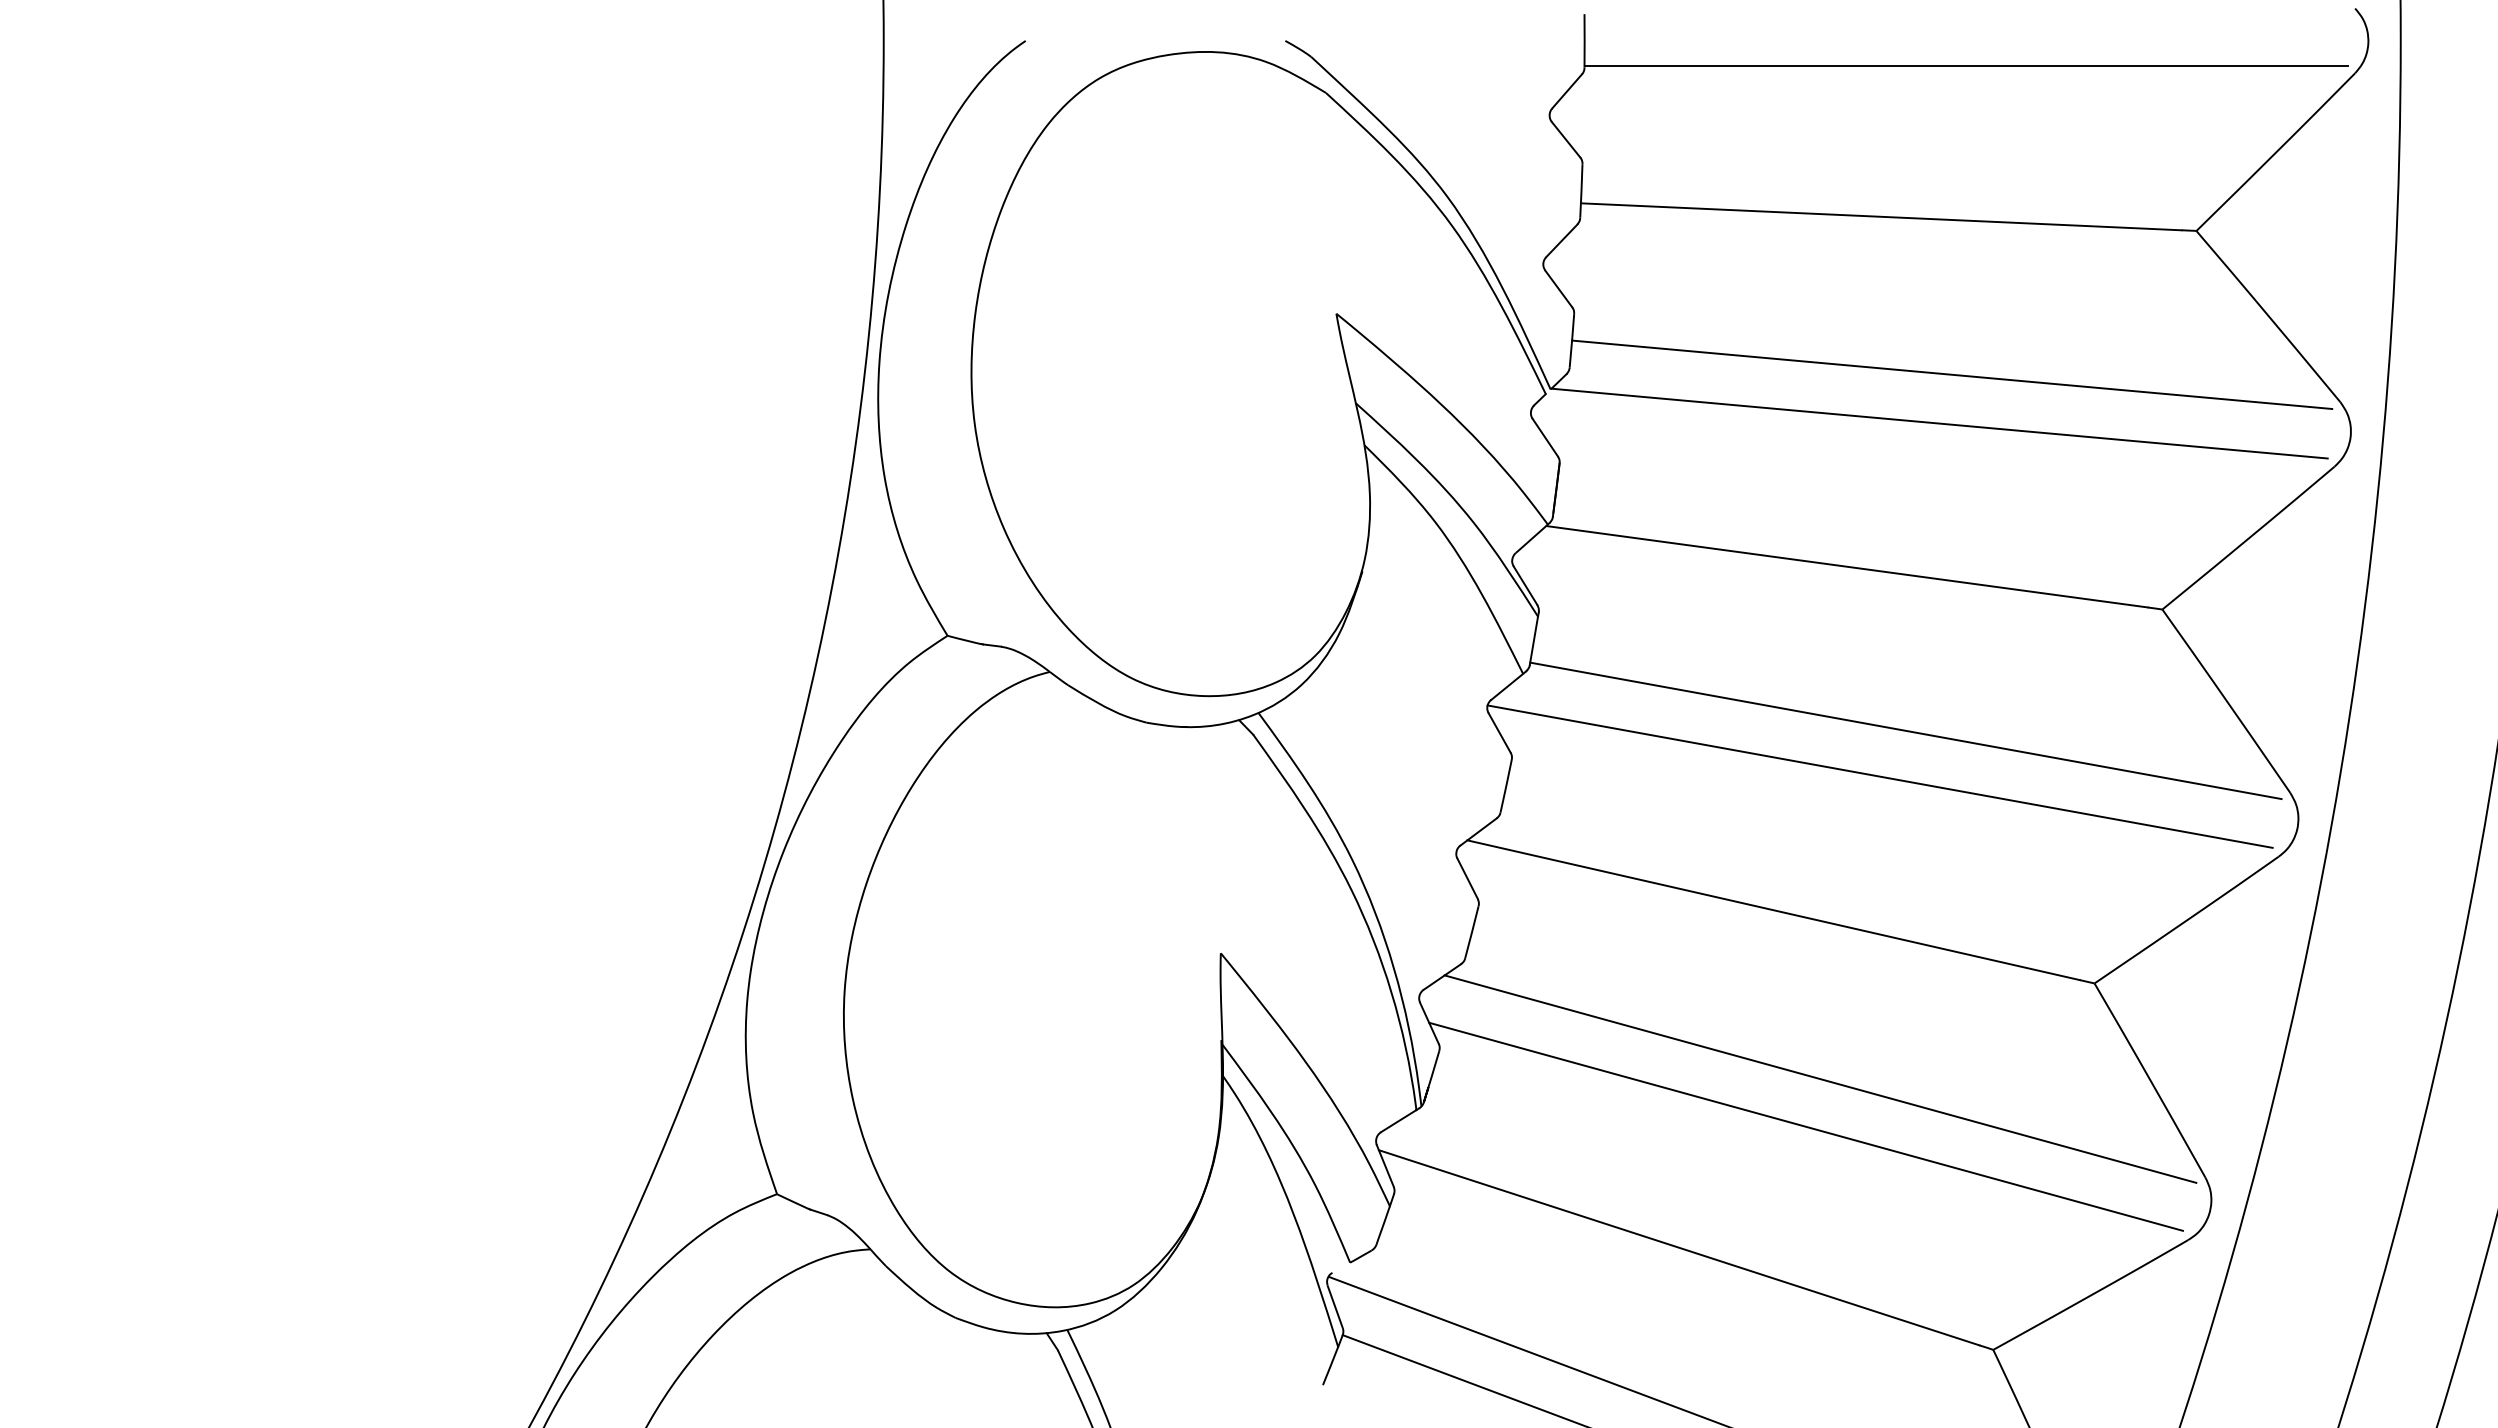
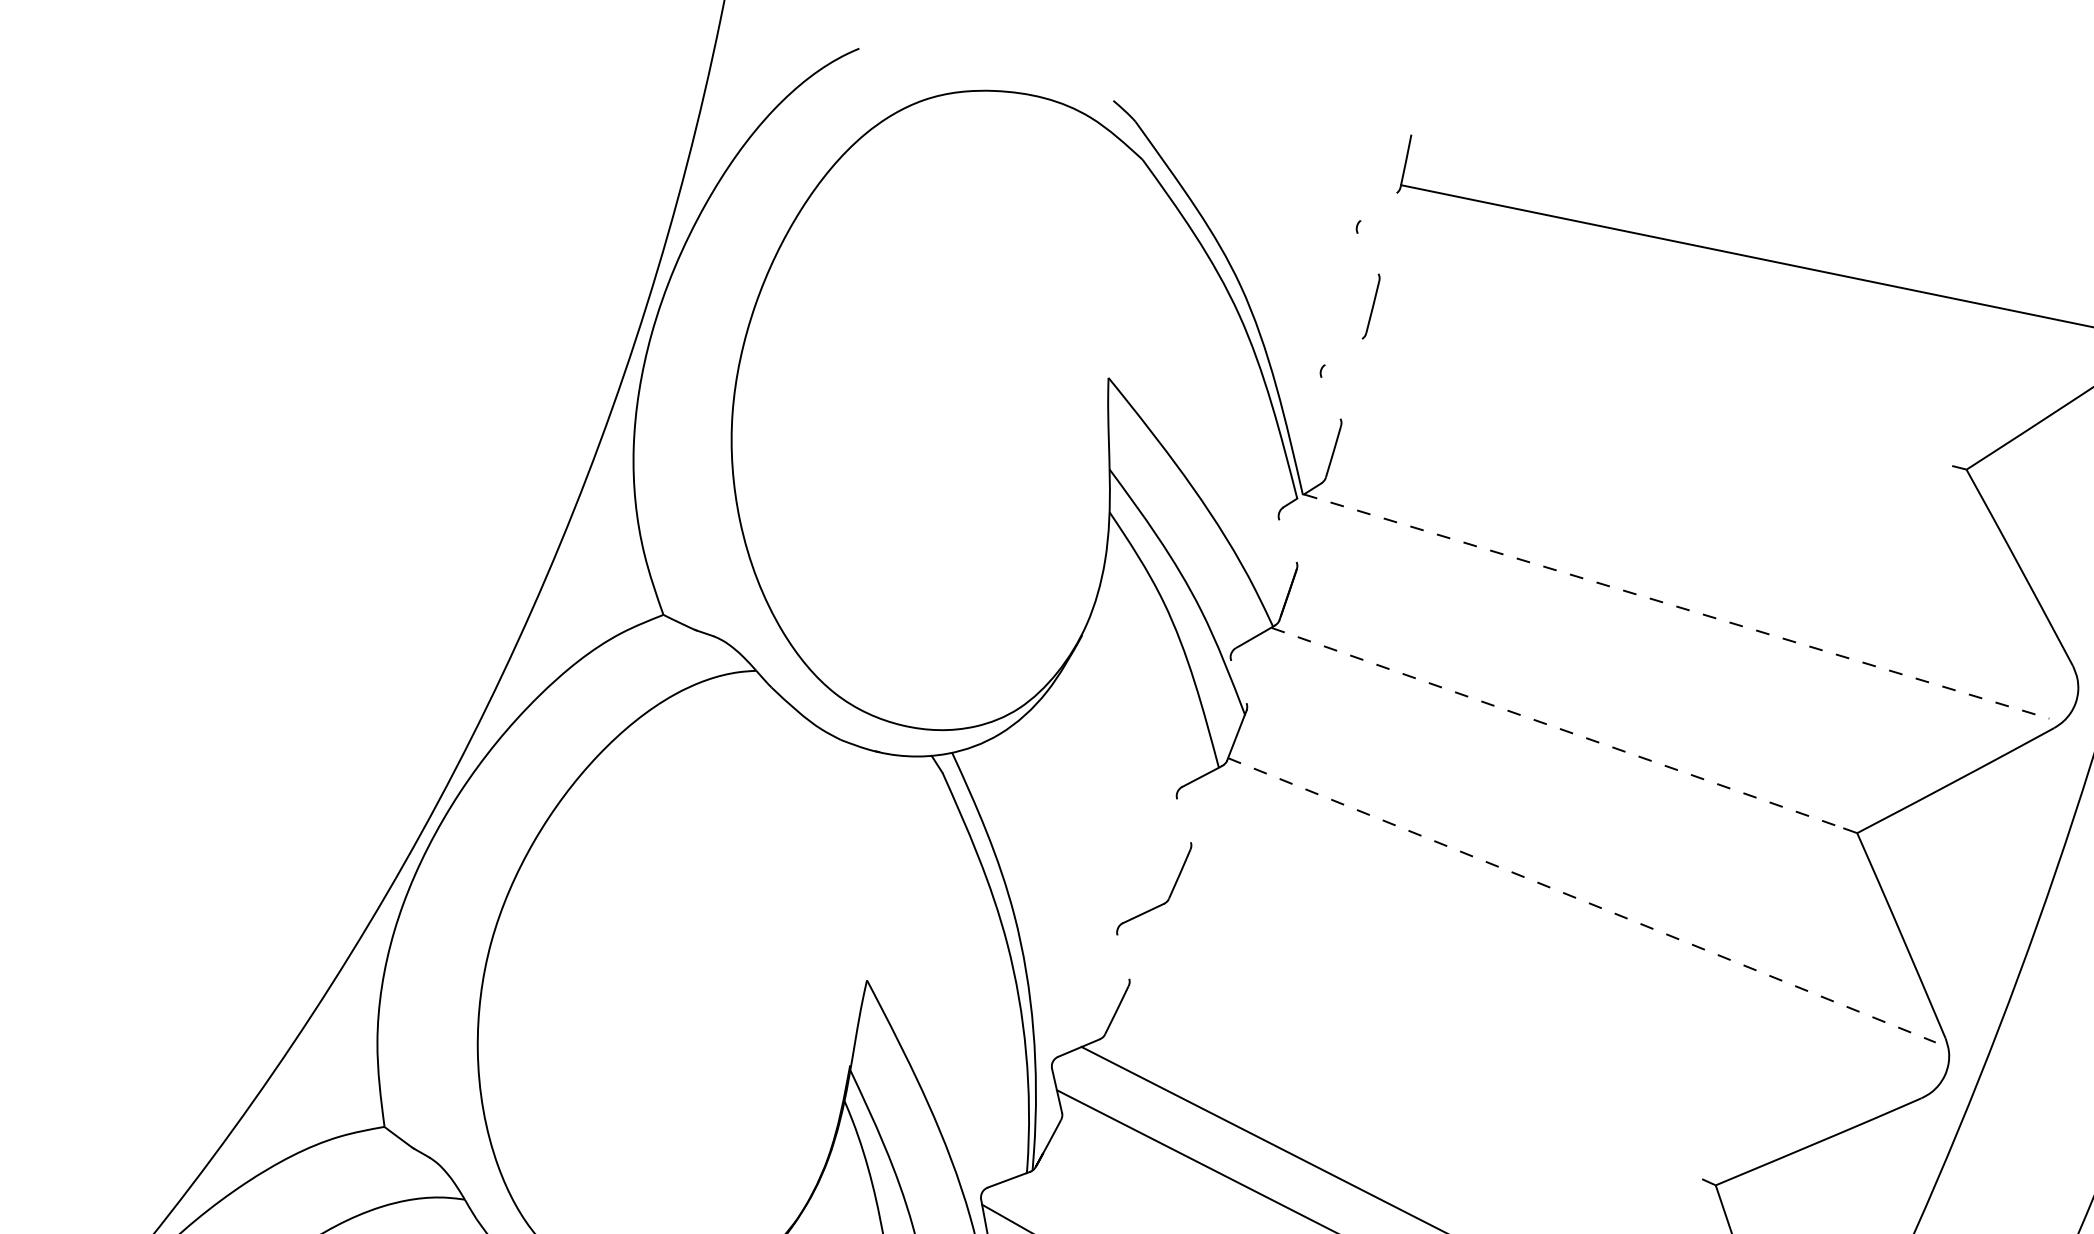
line: (1566, 91) -> (1378, 206), removed
line: (1565, 139) -> (1367, 253), removed
line: (1880, 216) -> (1660, 392), removed
line: (1561, 240) -> (1343, 351), removed
line: (1558, 288) -> (1330, 397), removed
line: (1952, 374) -> (1699, 561), removed
line: (1939, 423) -> (1676, 606), solid -> dashed
line: (1544, 437) -> (1287, 540), removed
line: (1847, 566) -> (1557, 727), solid -> dashed
line: (1525, 585) -> (1238, 681), removed
line: (1905, 730) -> (1581, 899), solid -> dashed
line: (1499, 732) -> (1184, 820), removed
line: (1879, 776) -> (1546, 939), removed
line: (1467, 878) -> (1123, 956), removed
line: (1773, 910) -> (1416, 1049), removed

